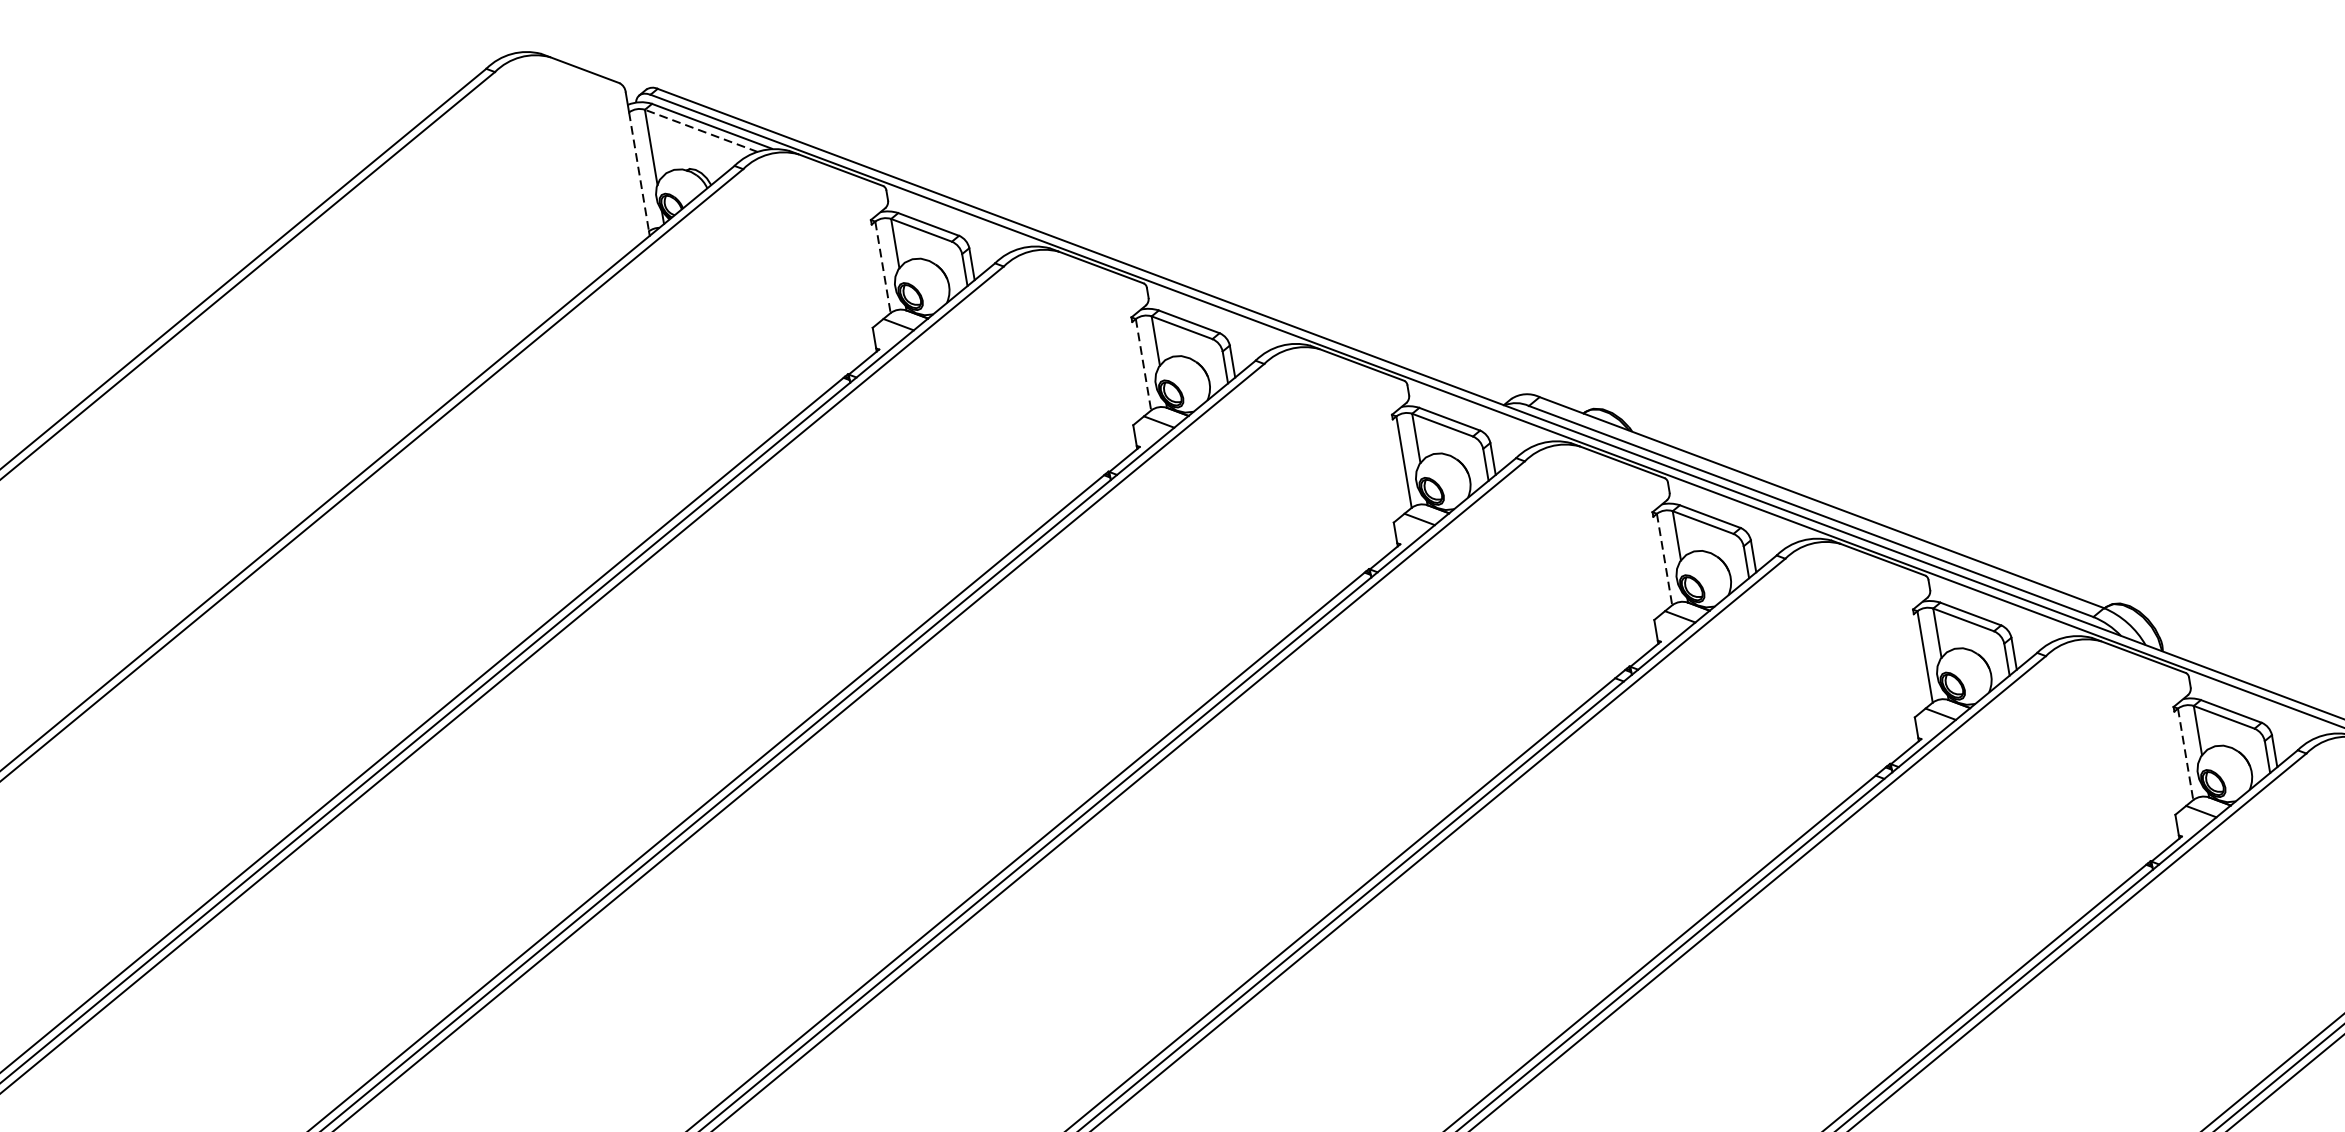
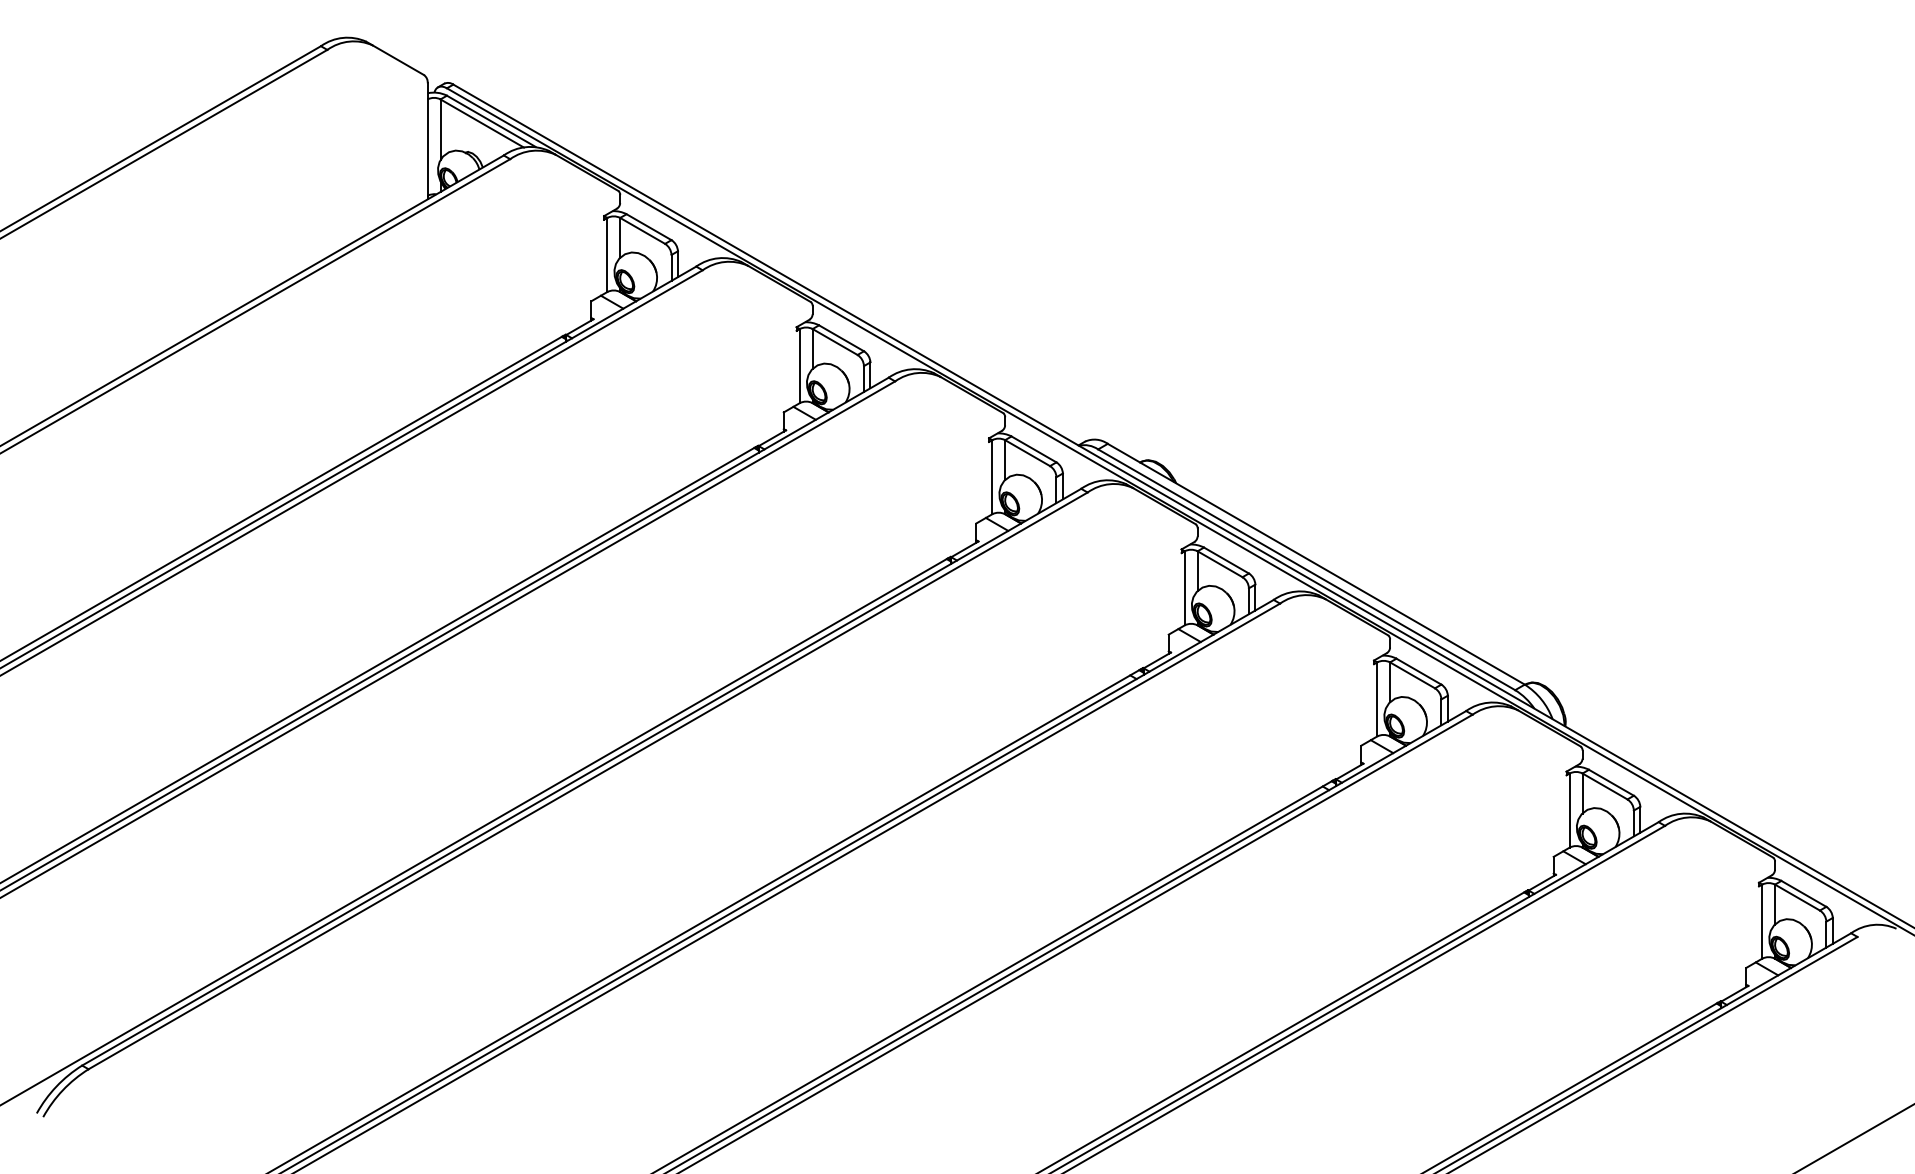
line: (700, 131) -> (481, 123), dashed -> solid
line: (638, 173) -> (427, 148), dashed -> solid
line: (883, 267) -> (607, 255), dashed -> solid
line: (1143, 365) -> (799, 366), dashed -> solid
line: (1664, 559) -> (1184, 588), dashed -> solid
line: (2185, 755) -> (1569, 811), dashed -> solid

